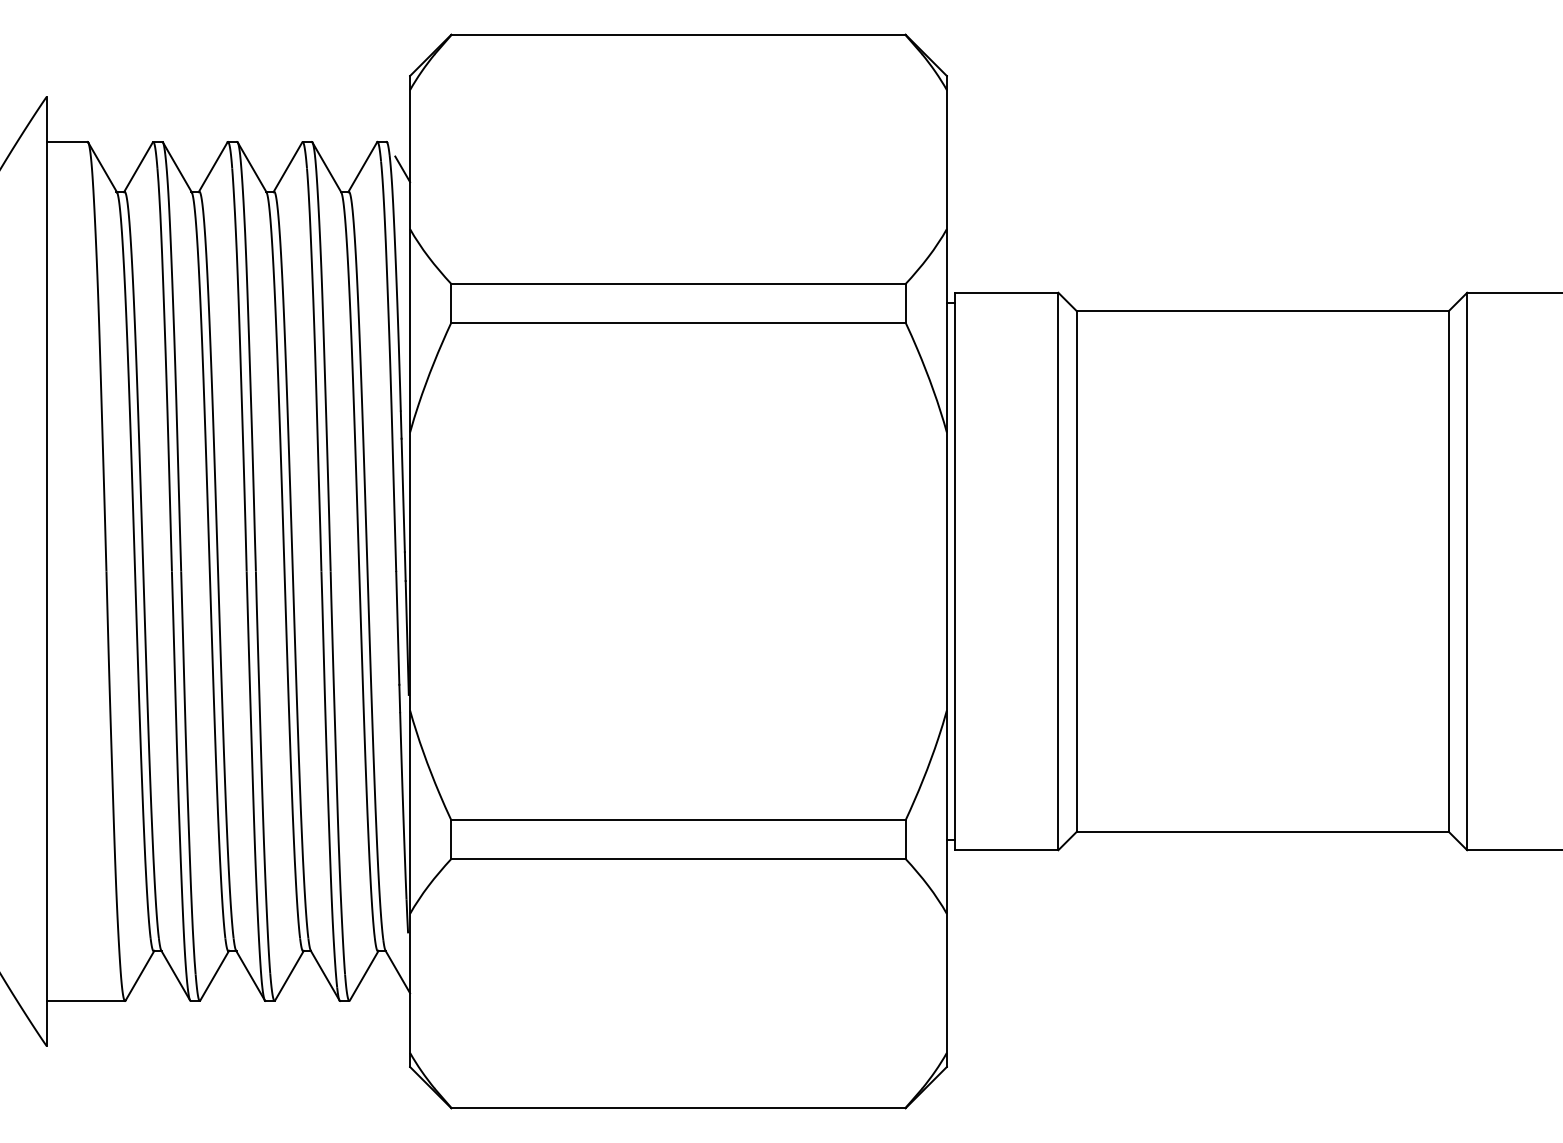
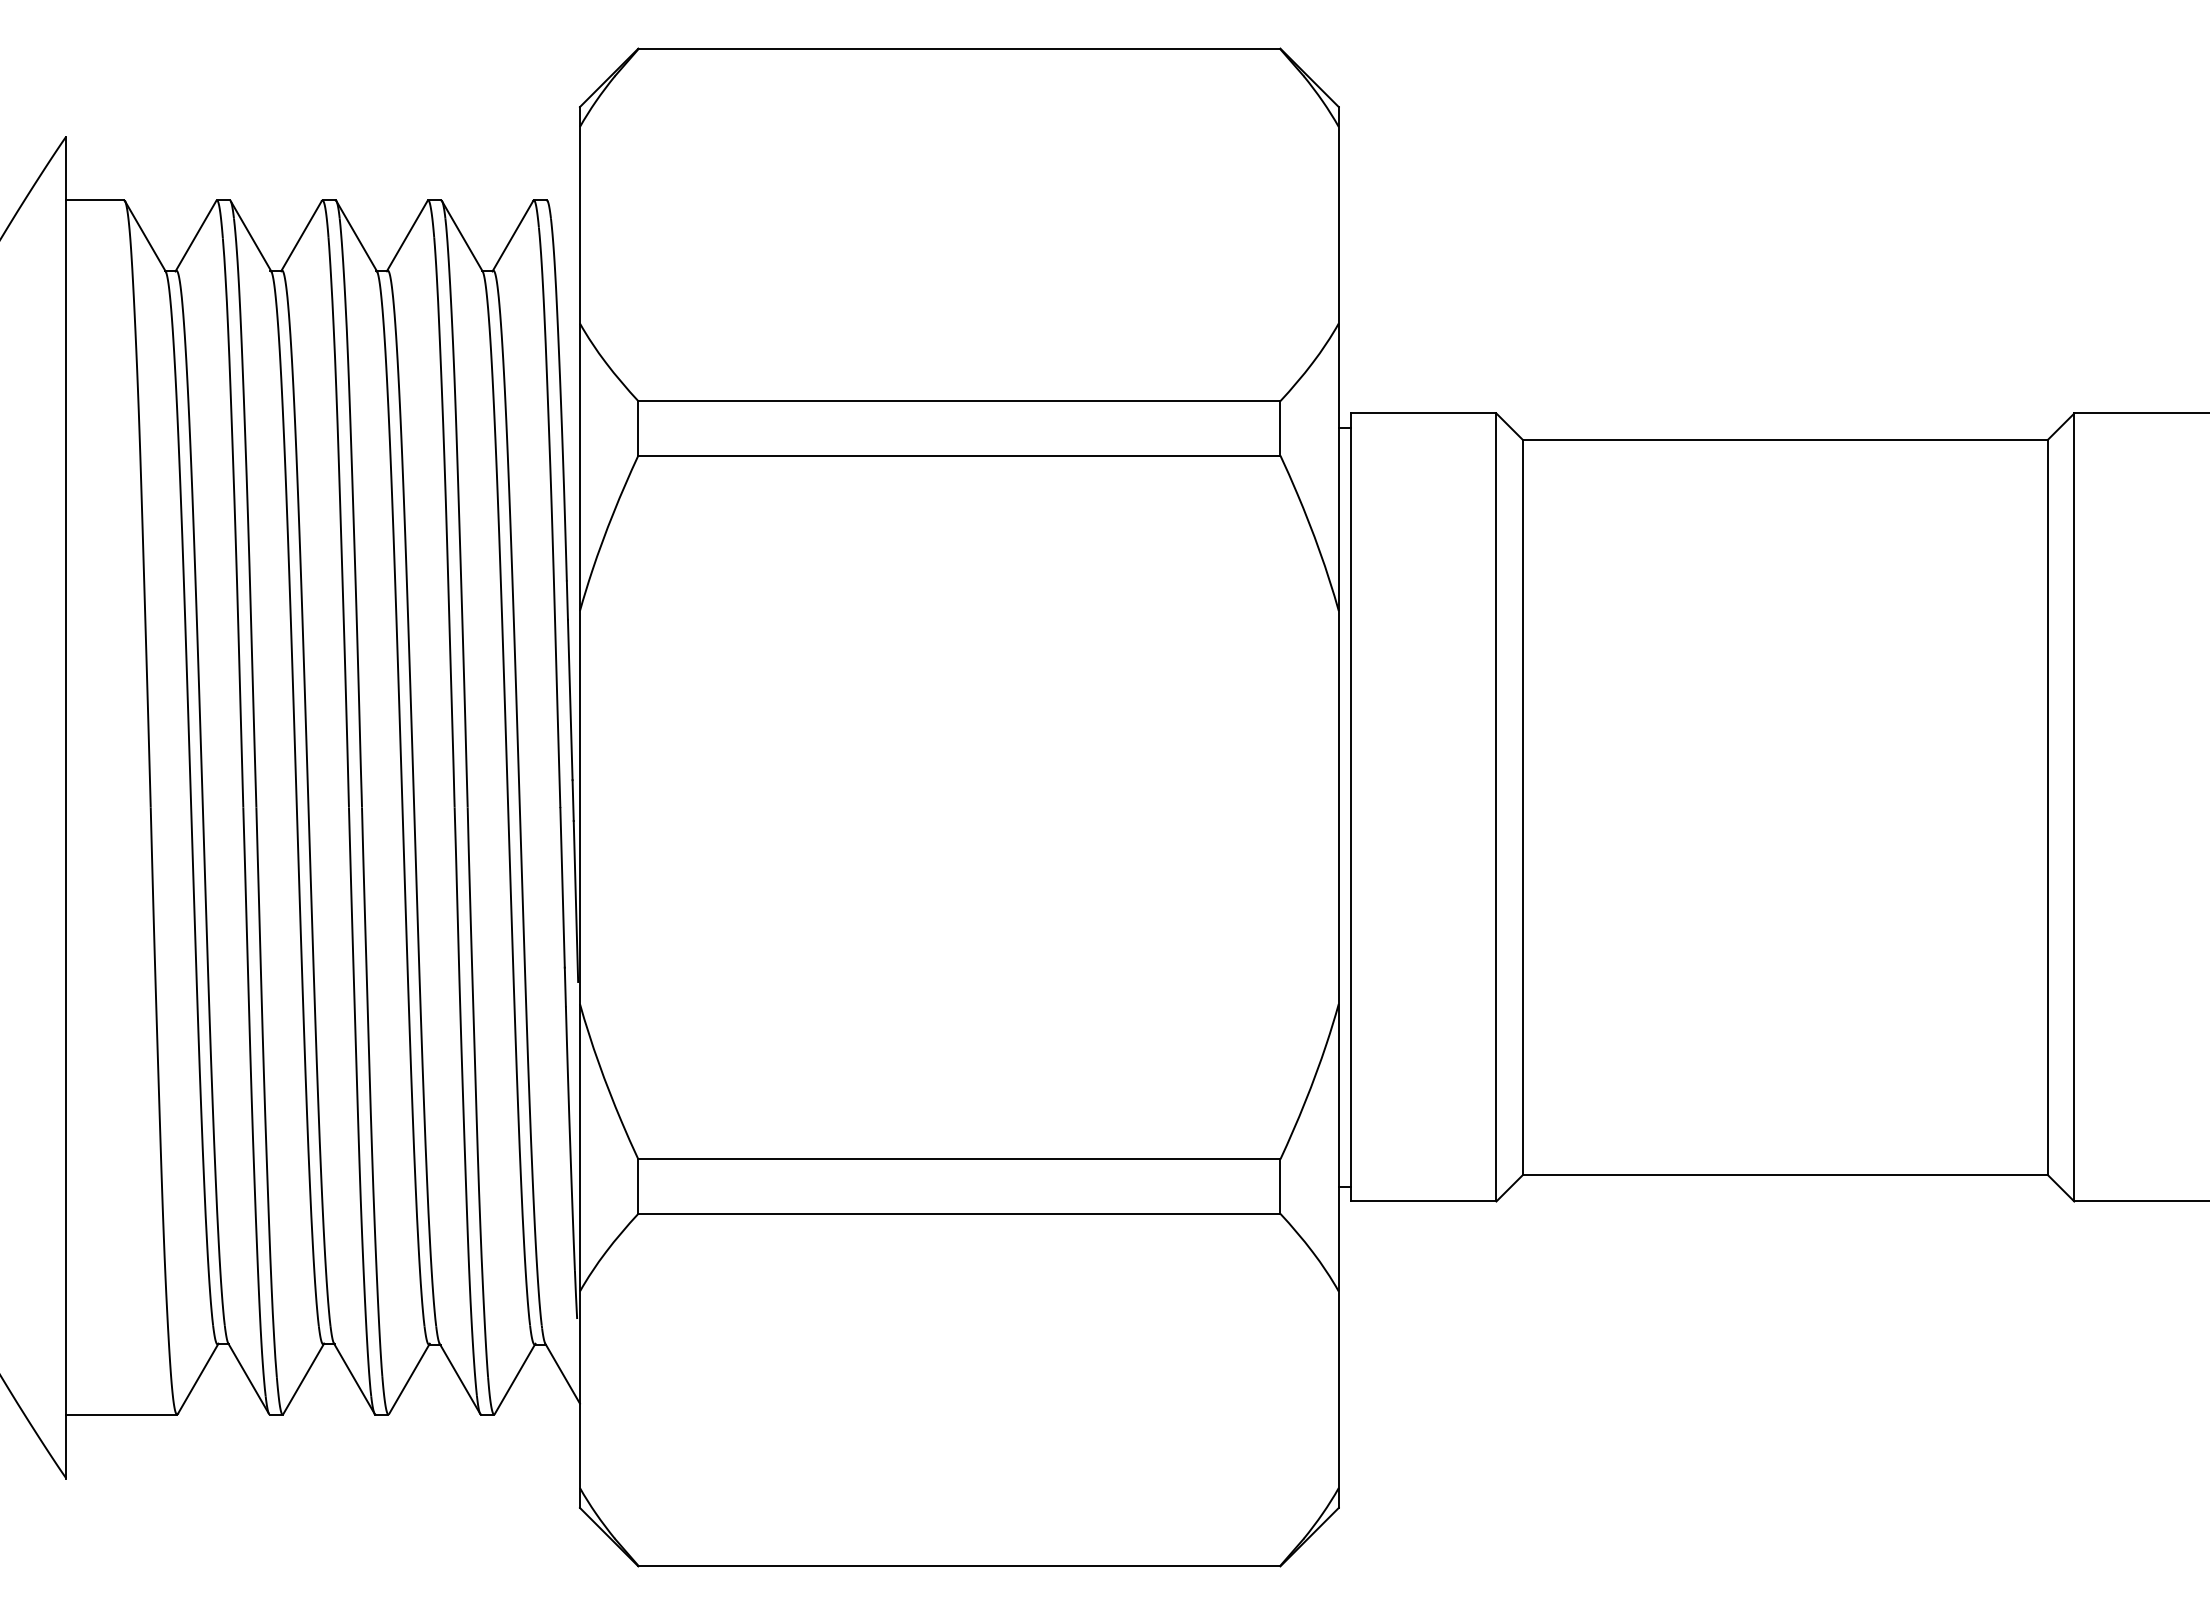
line: (402, 168) -> (569, 238), removed

